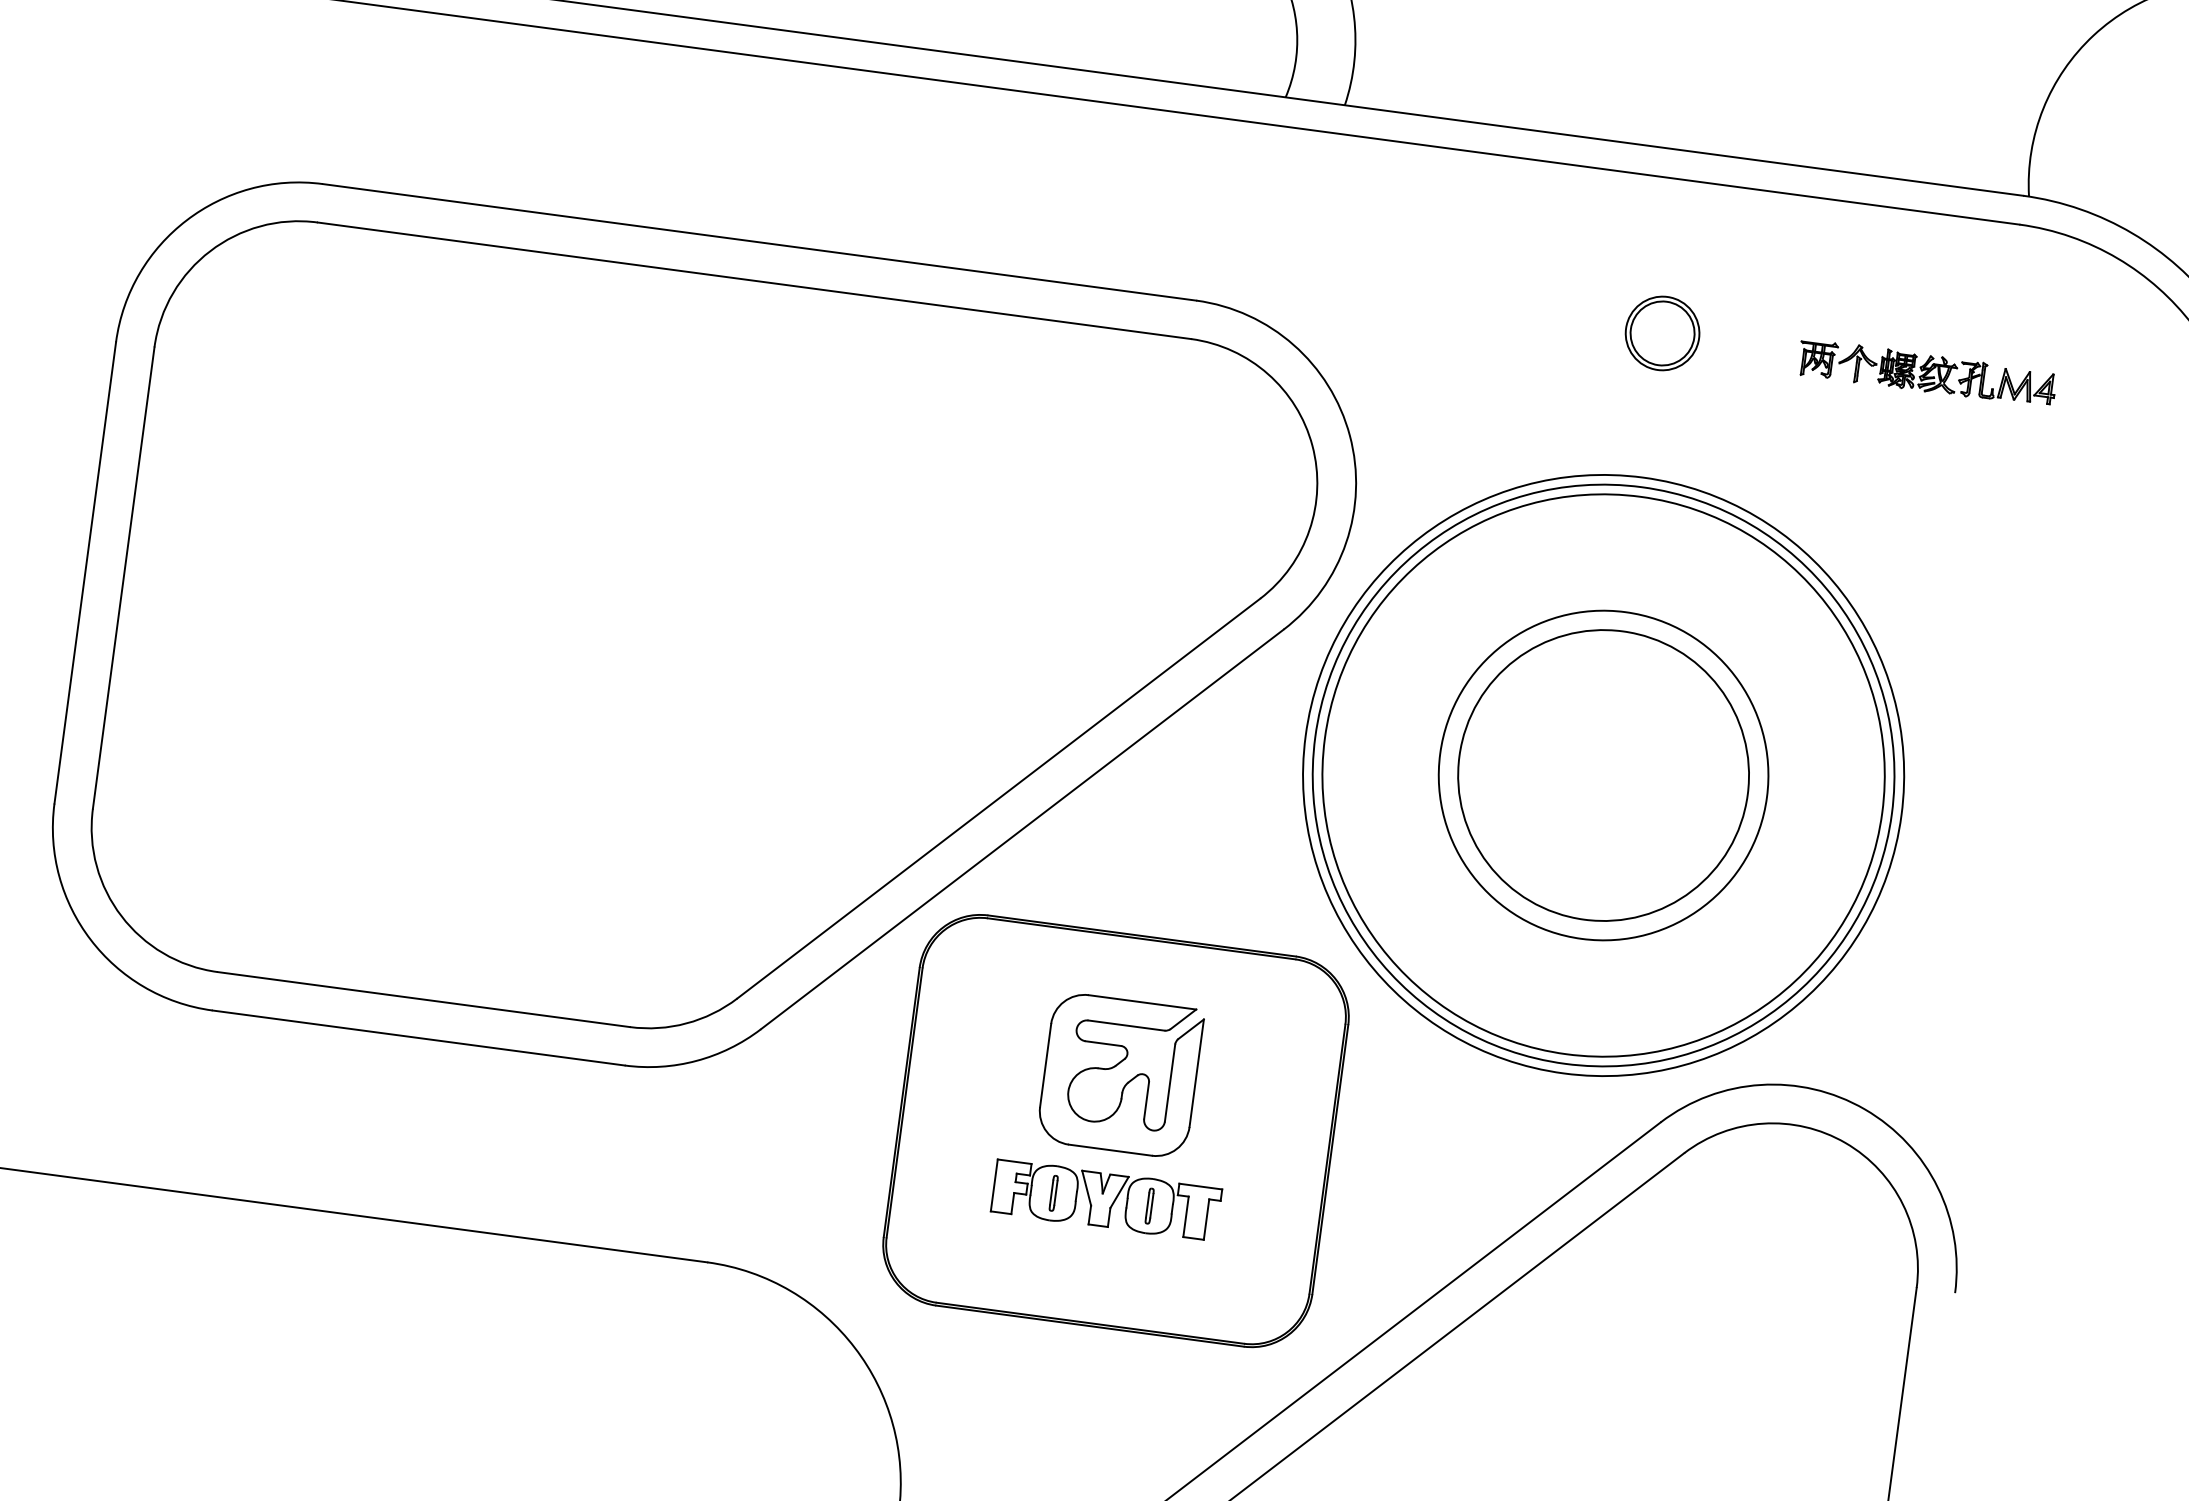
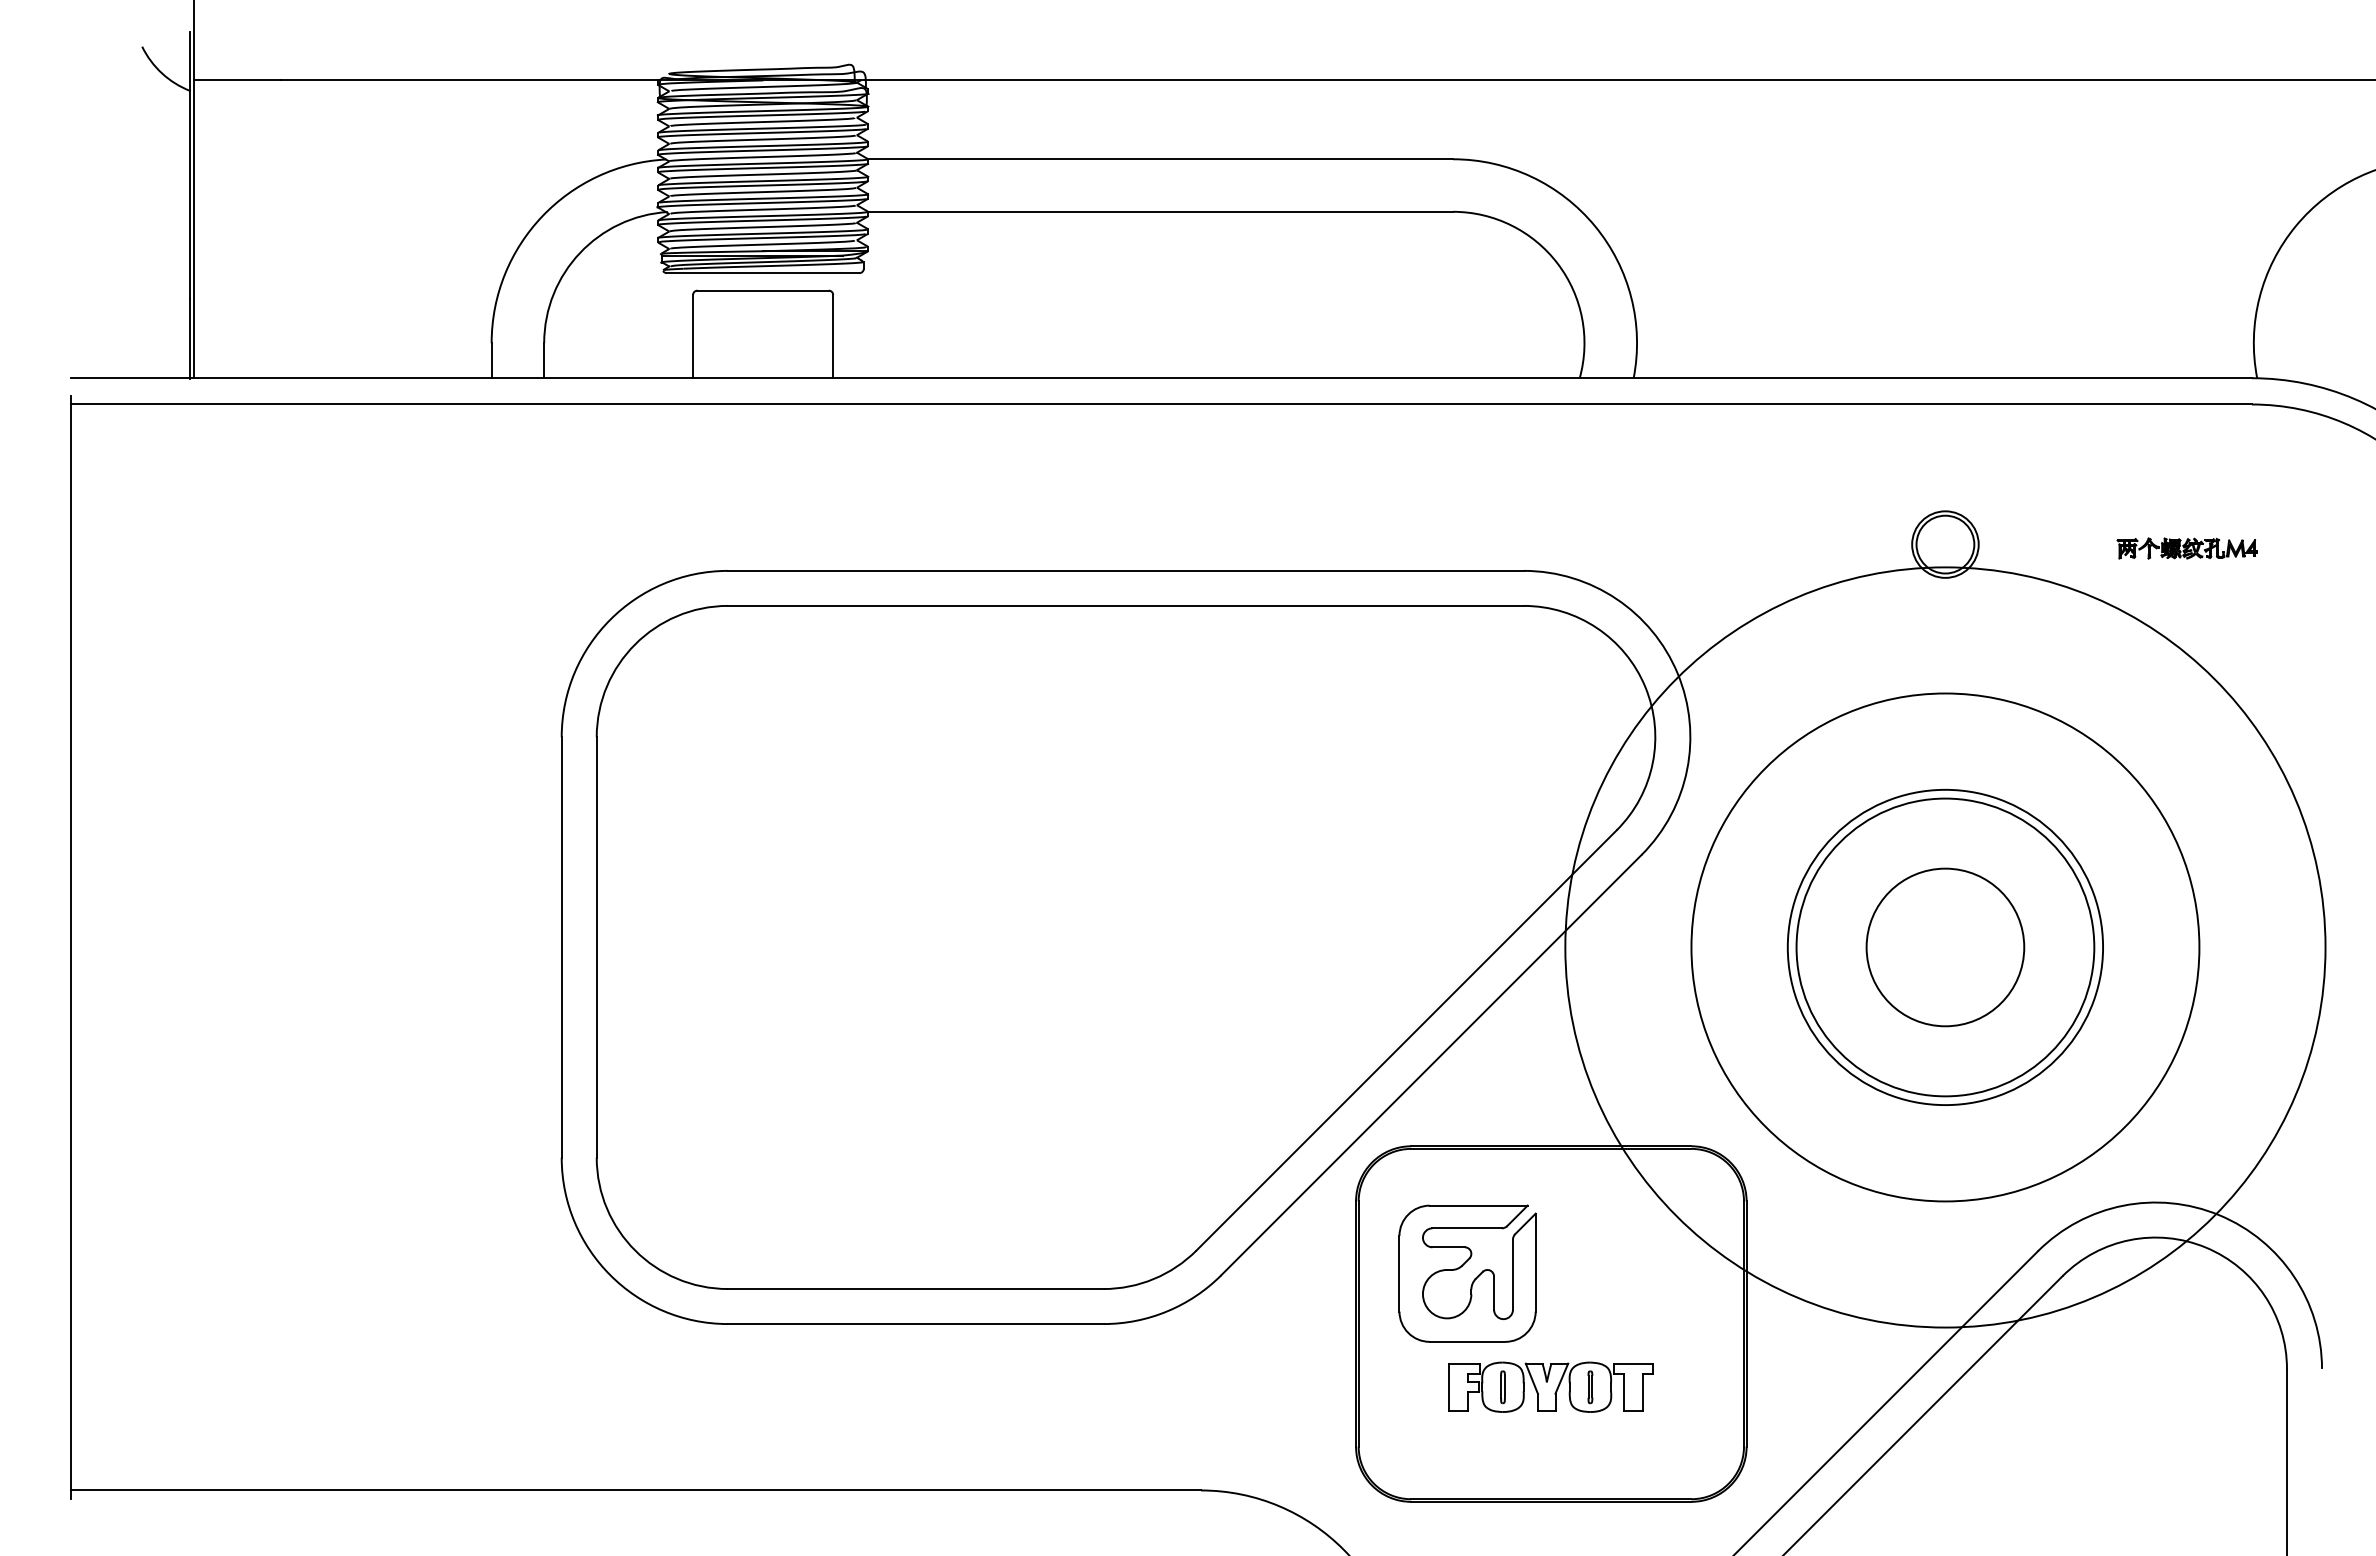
part: (1927, 373) -> (2187, 548), size x0.6
circle: (1602, 774) -> (1944, 946), size x1.4
circle: (1603, 775) -> (1945, 947), size x0.6
circle: (1603, 775) -> (1945, 947), size x0.6
part: (1114, 1067) -> (1461, 1267), moved

